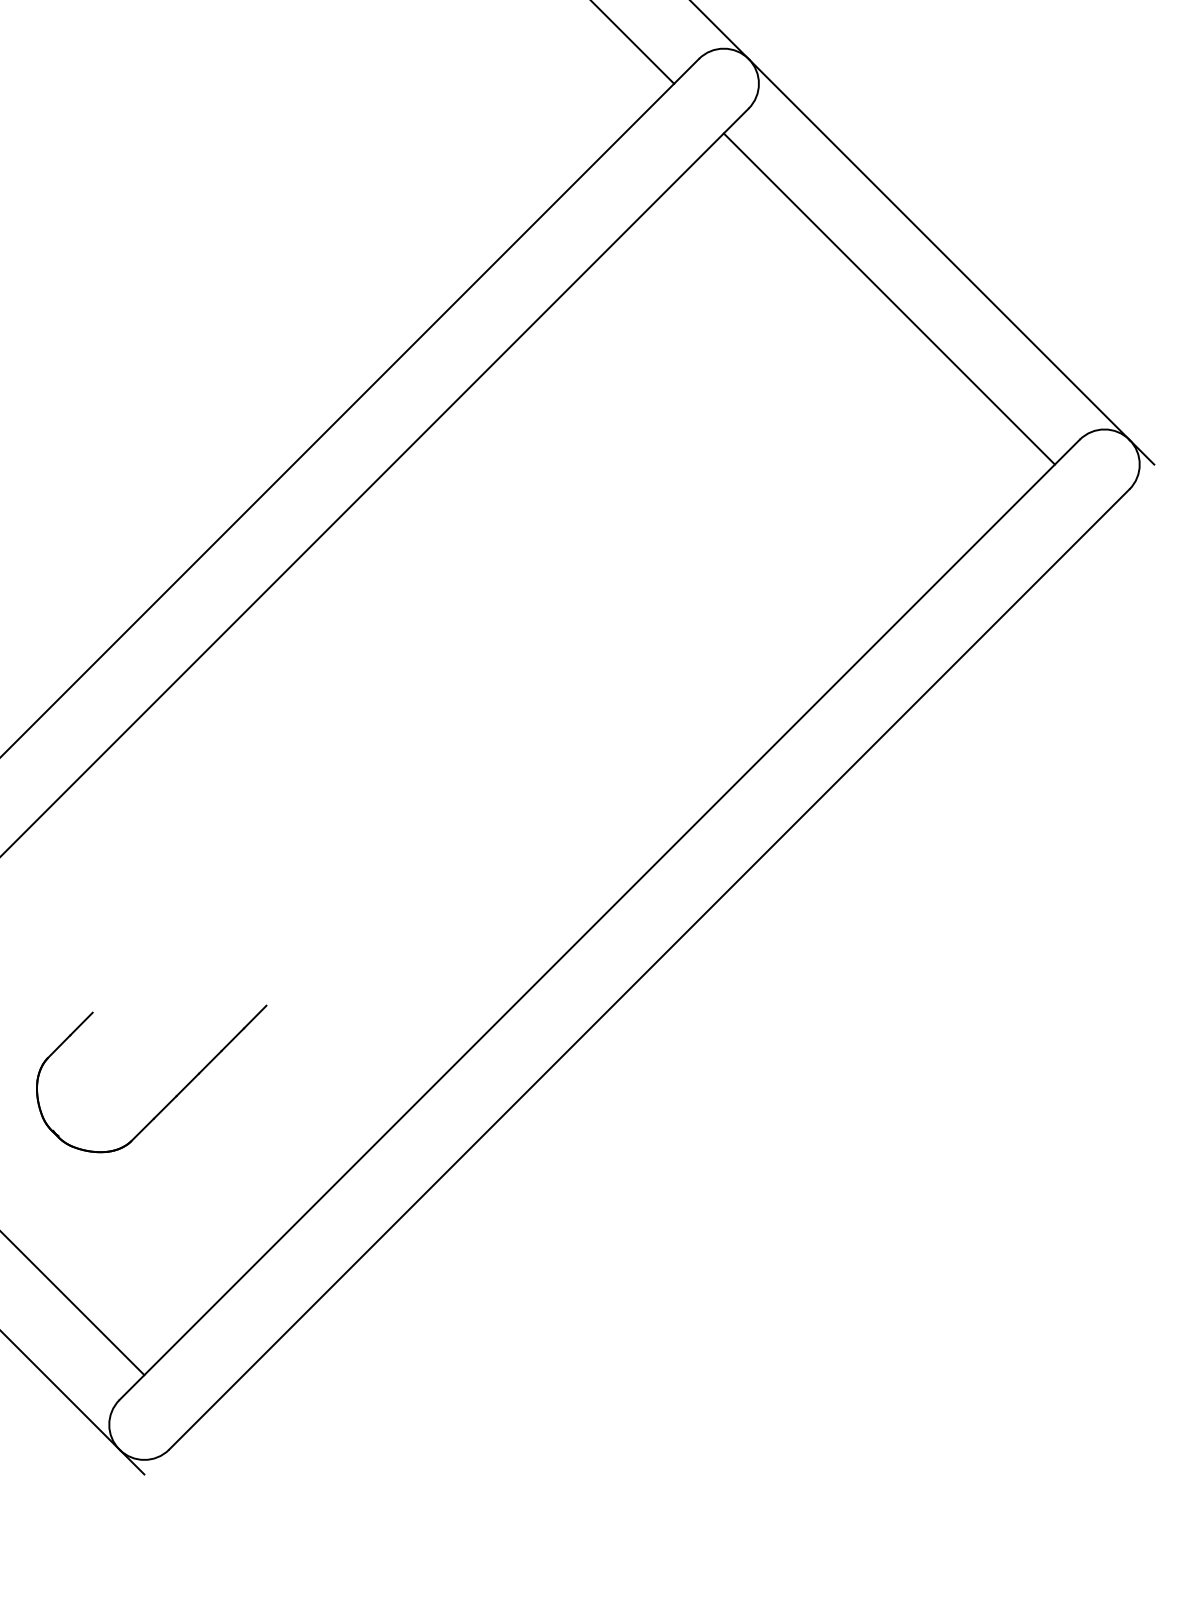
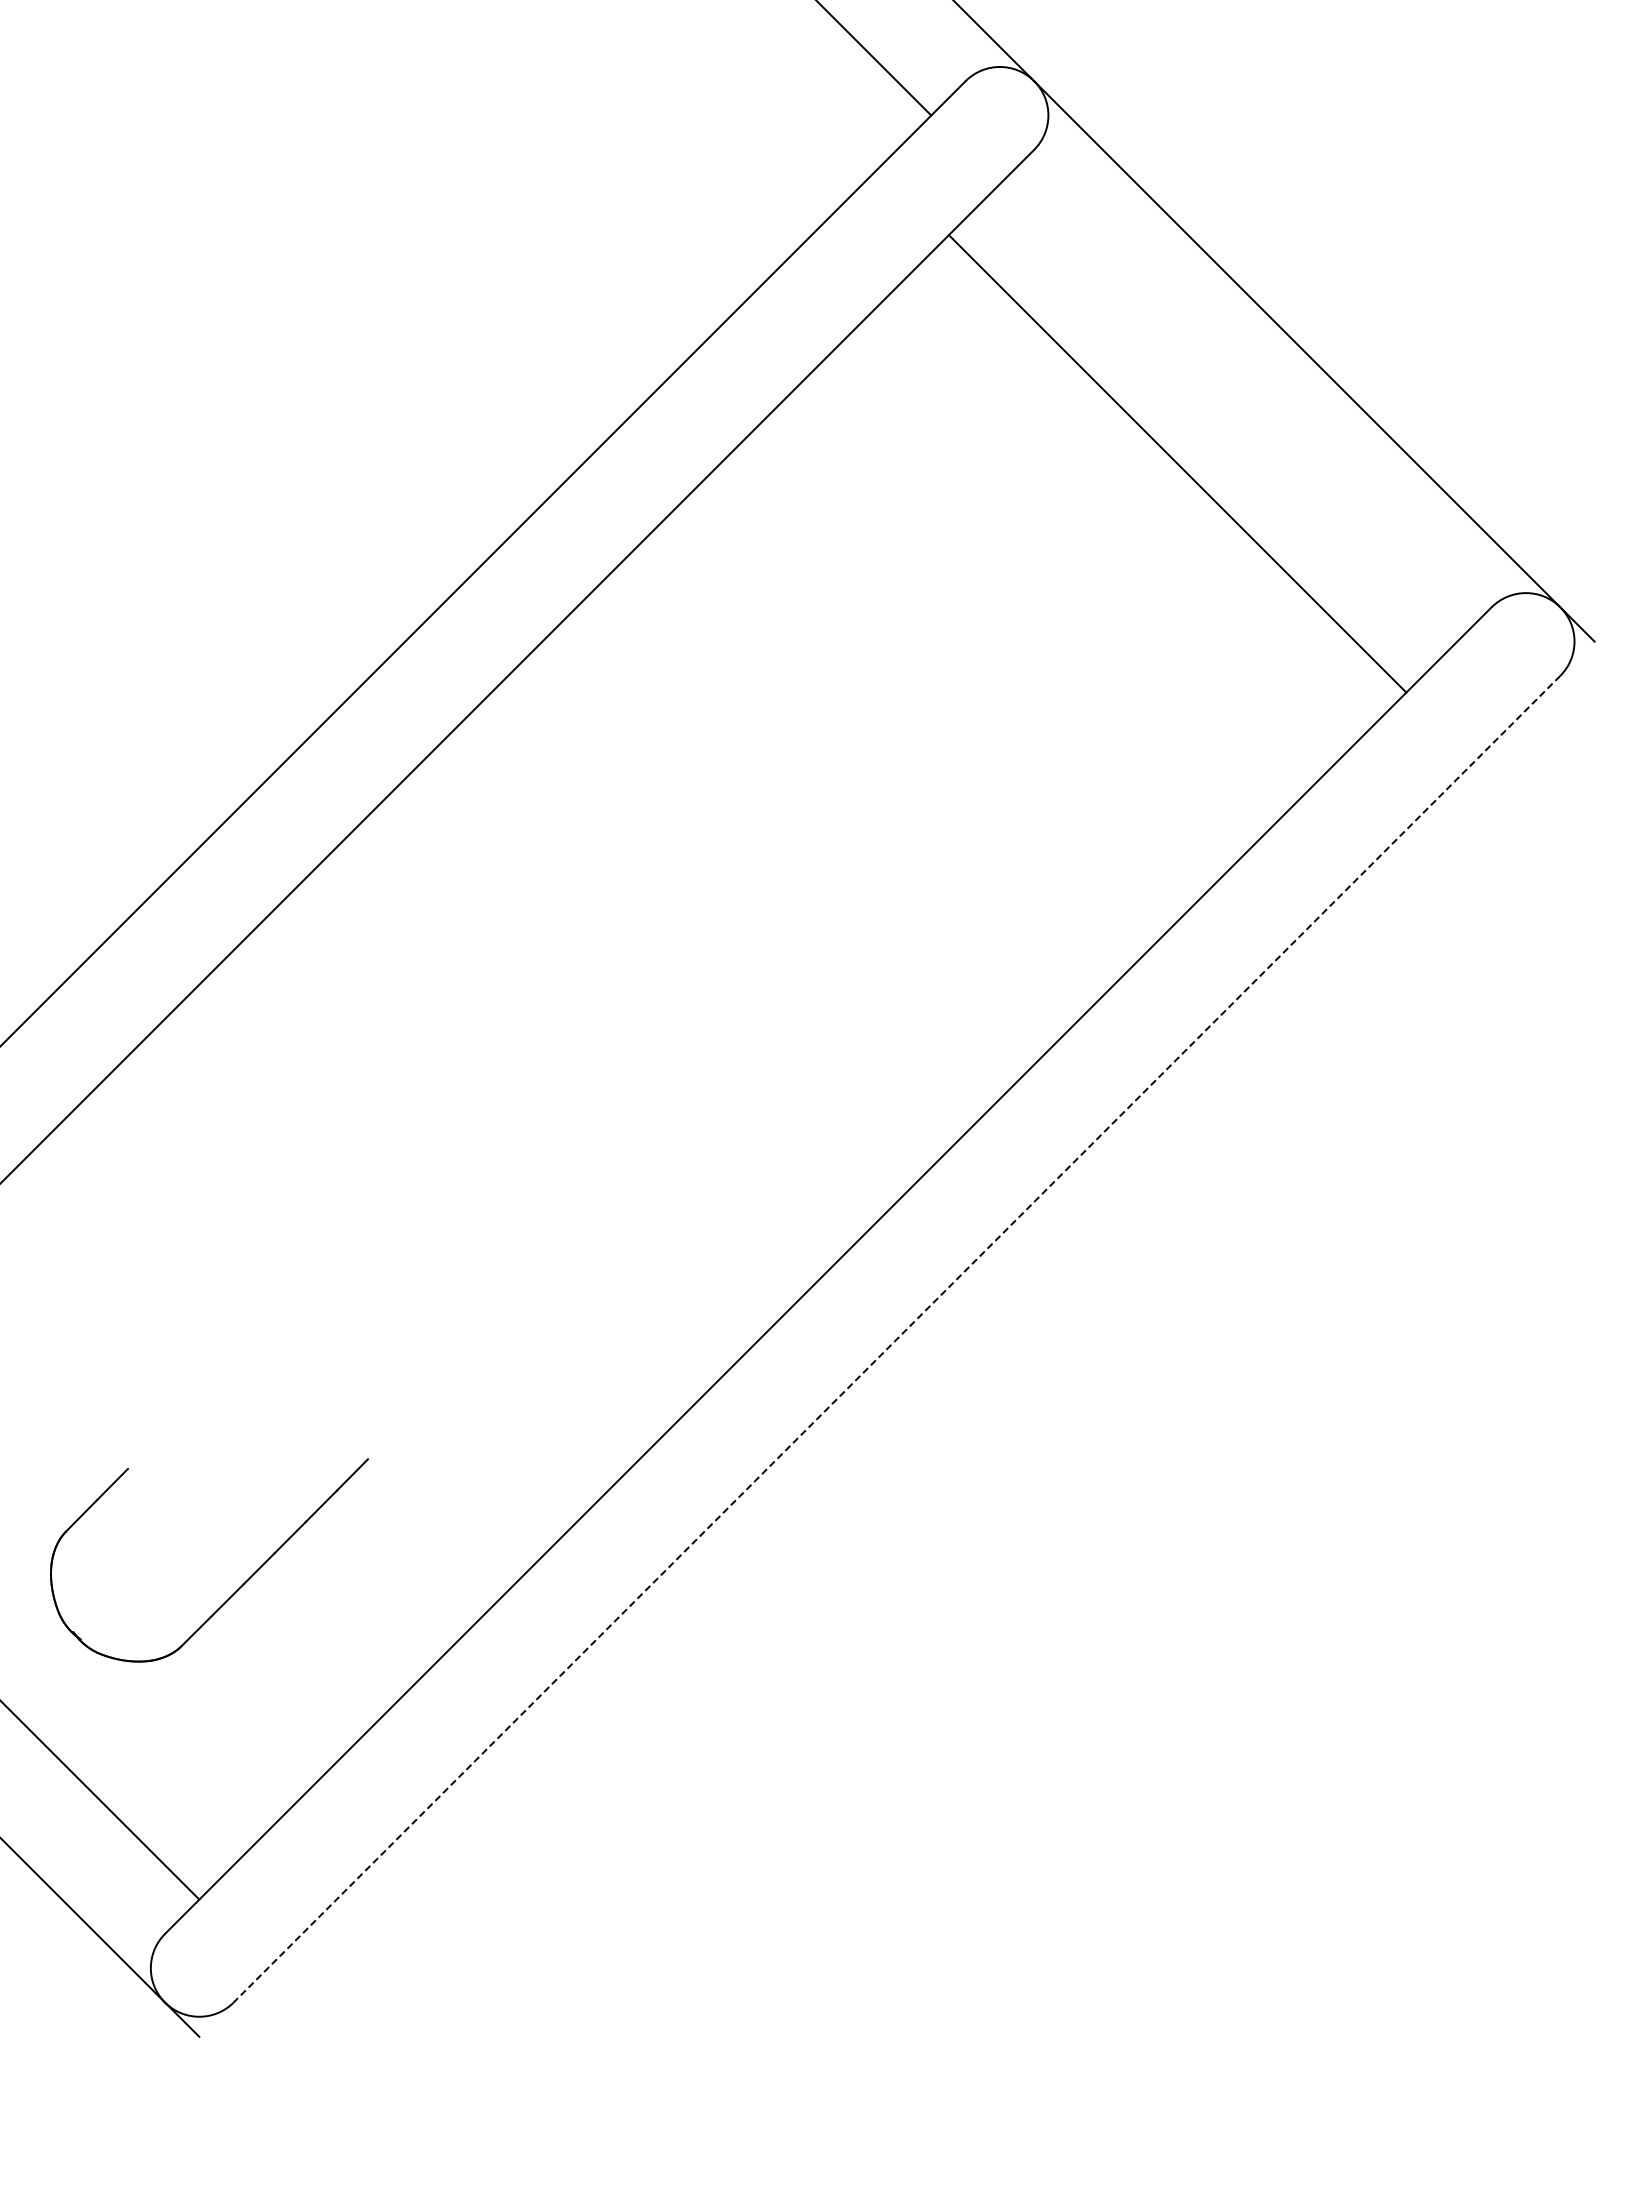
line: (889, 298) -> (1177, 463), moved
line: (648, 969) -> (896, 1339), solid -> dashed
part: (175, 1095) -> (242, 1583), moved

